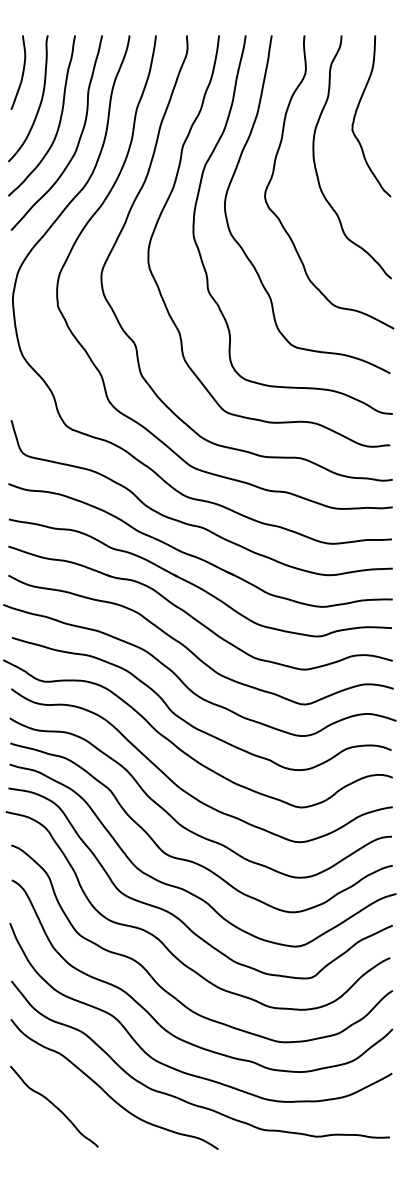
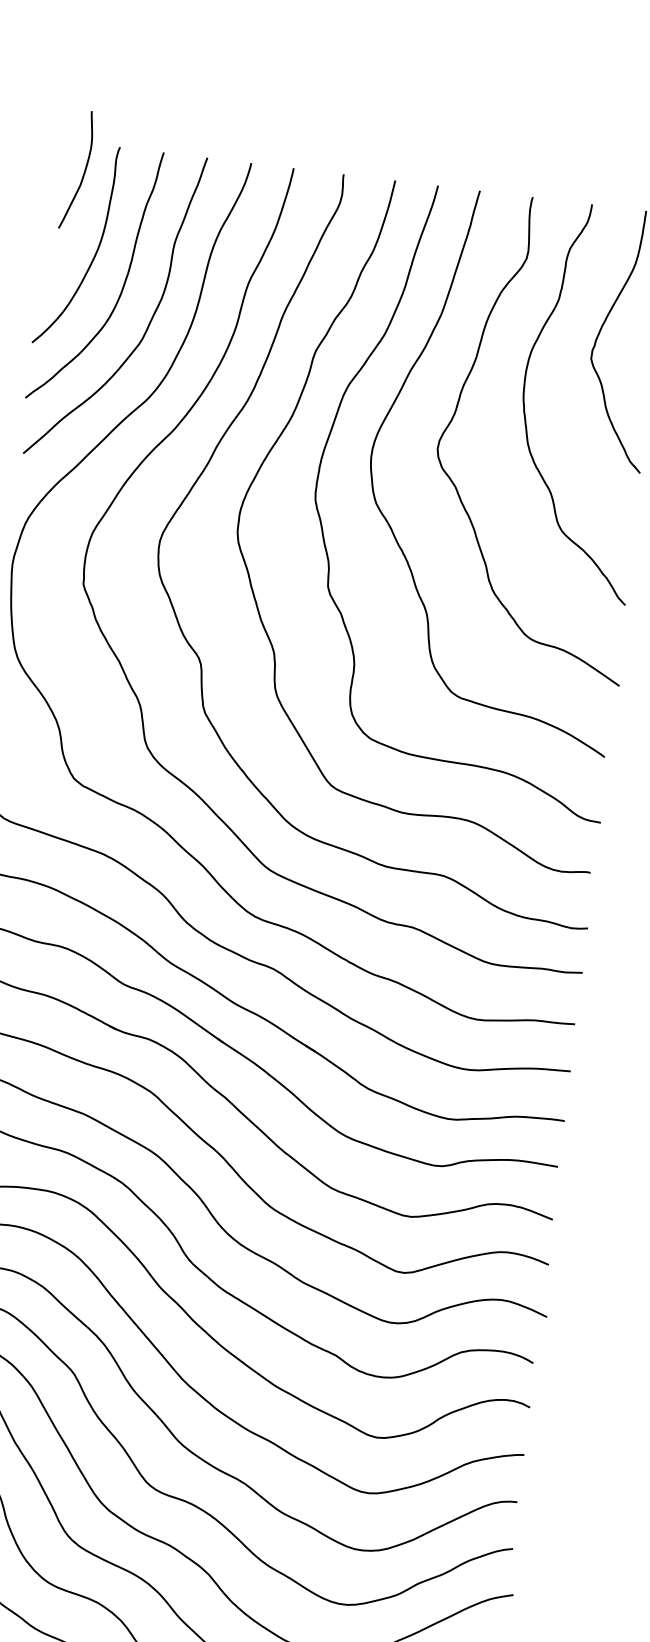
curve: (22, 72) -> (83, 170), moved

